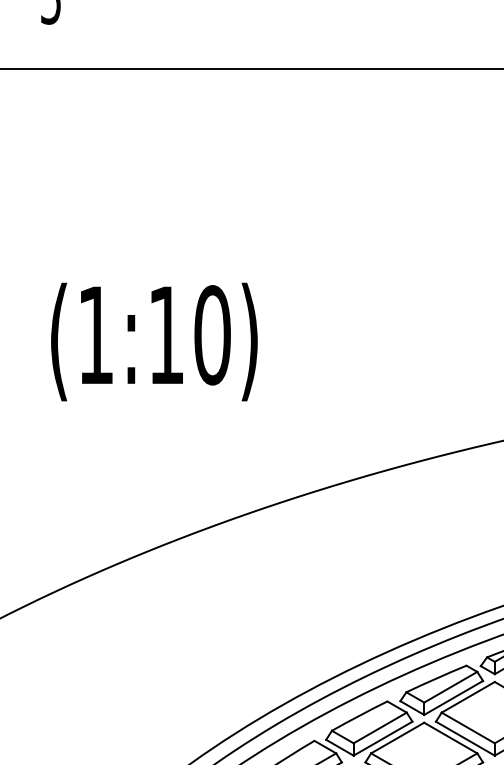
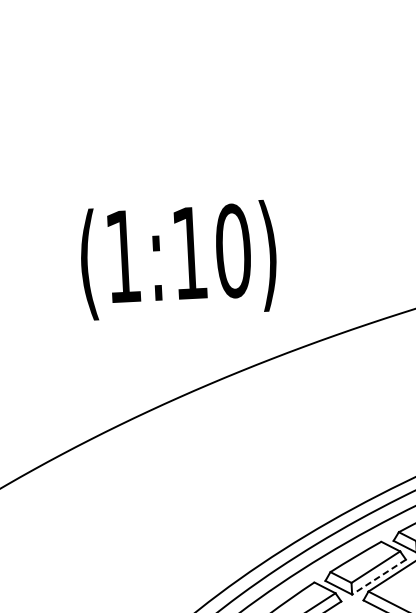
text: (154, 341) -> (178, 259), moved
line: (383, 738) -> (379, 576), solid -> dashed

